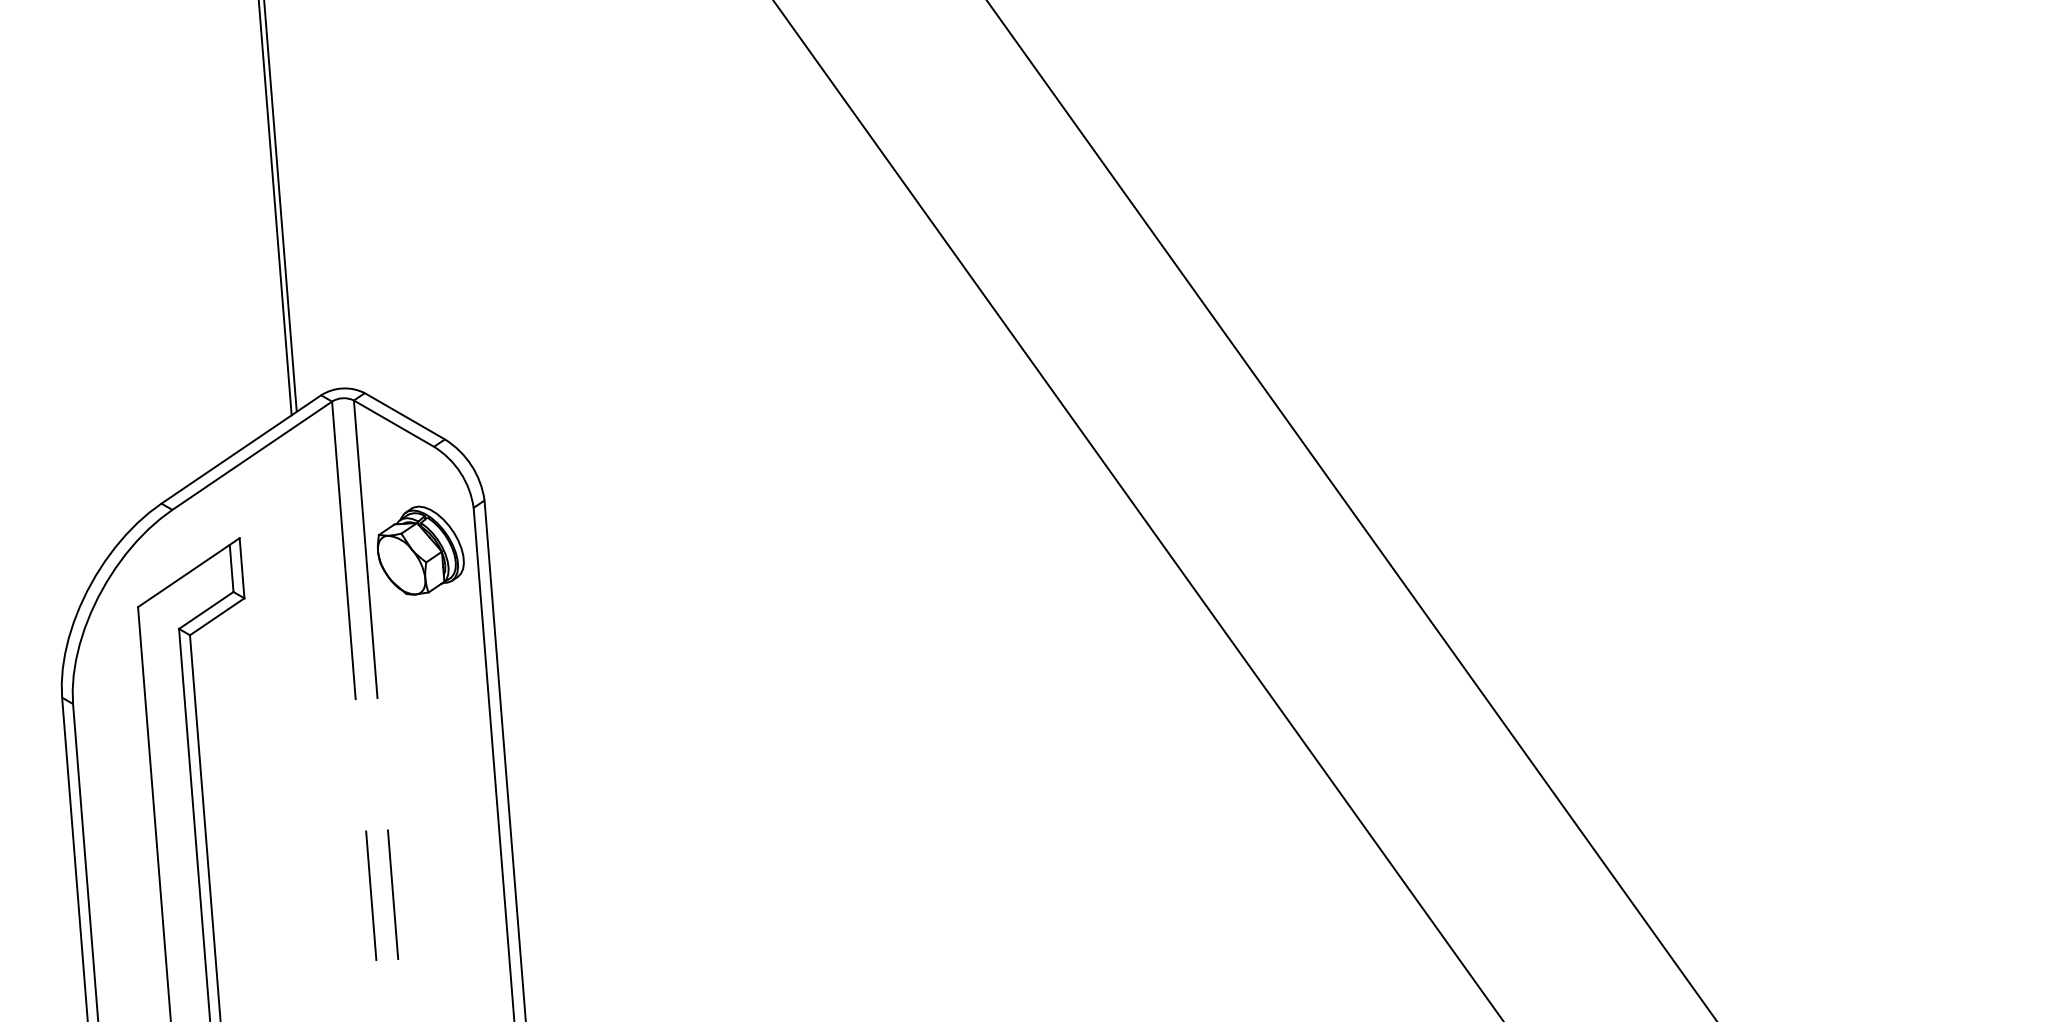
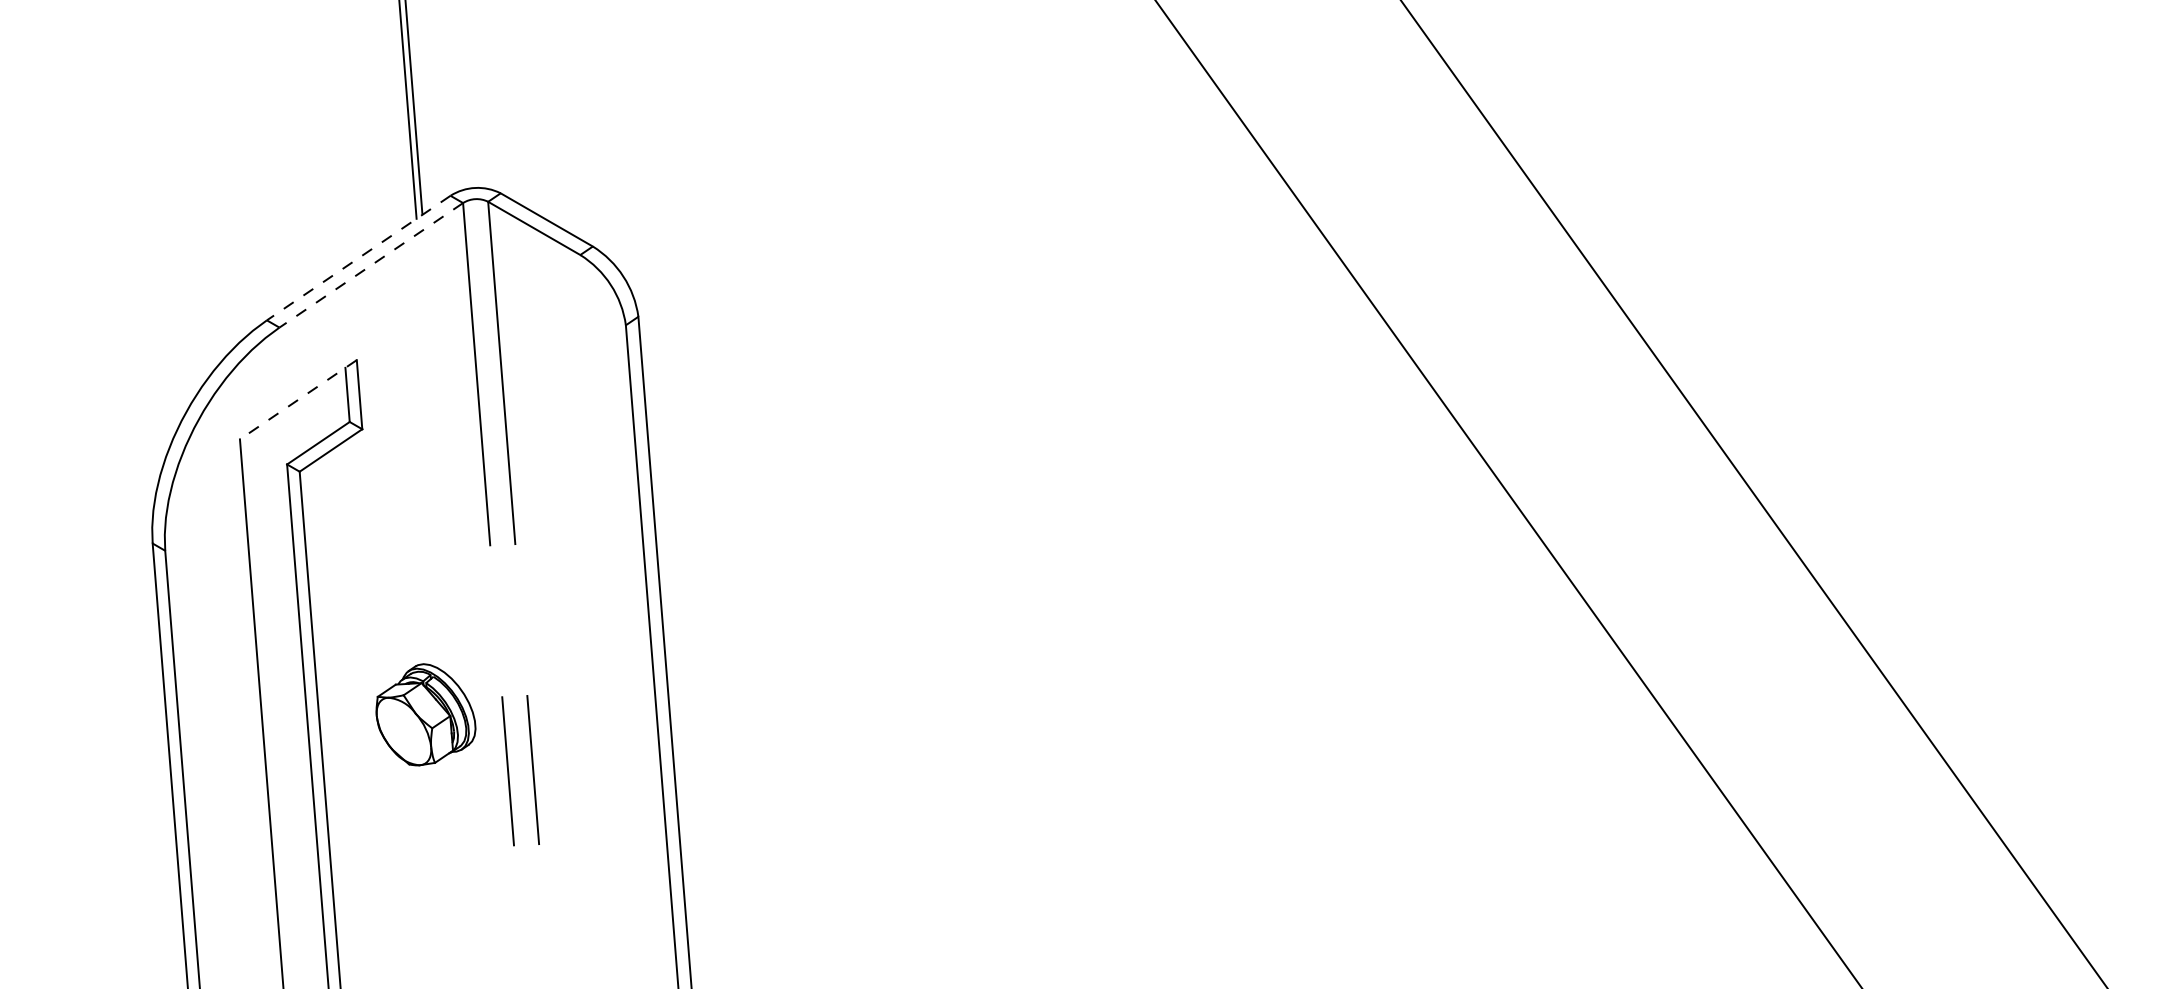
line: (240, 449) -> (357, 258), solid -> dashed
line: (251, 456) -> (370, 266), solid -> dashed
part: (420, 550) -> (425, 714), moved
line: (188, 572) -> (297, 399), solid -> dashed

